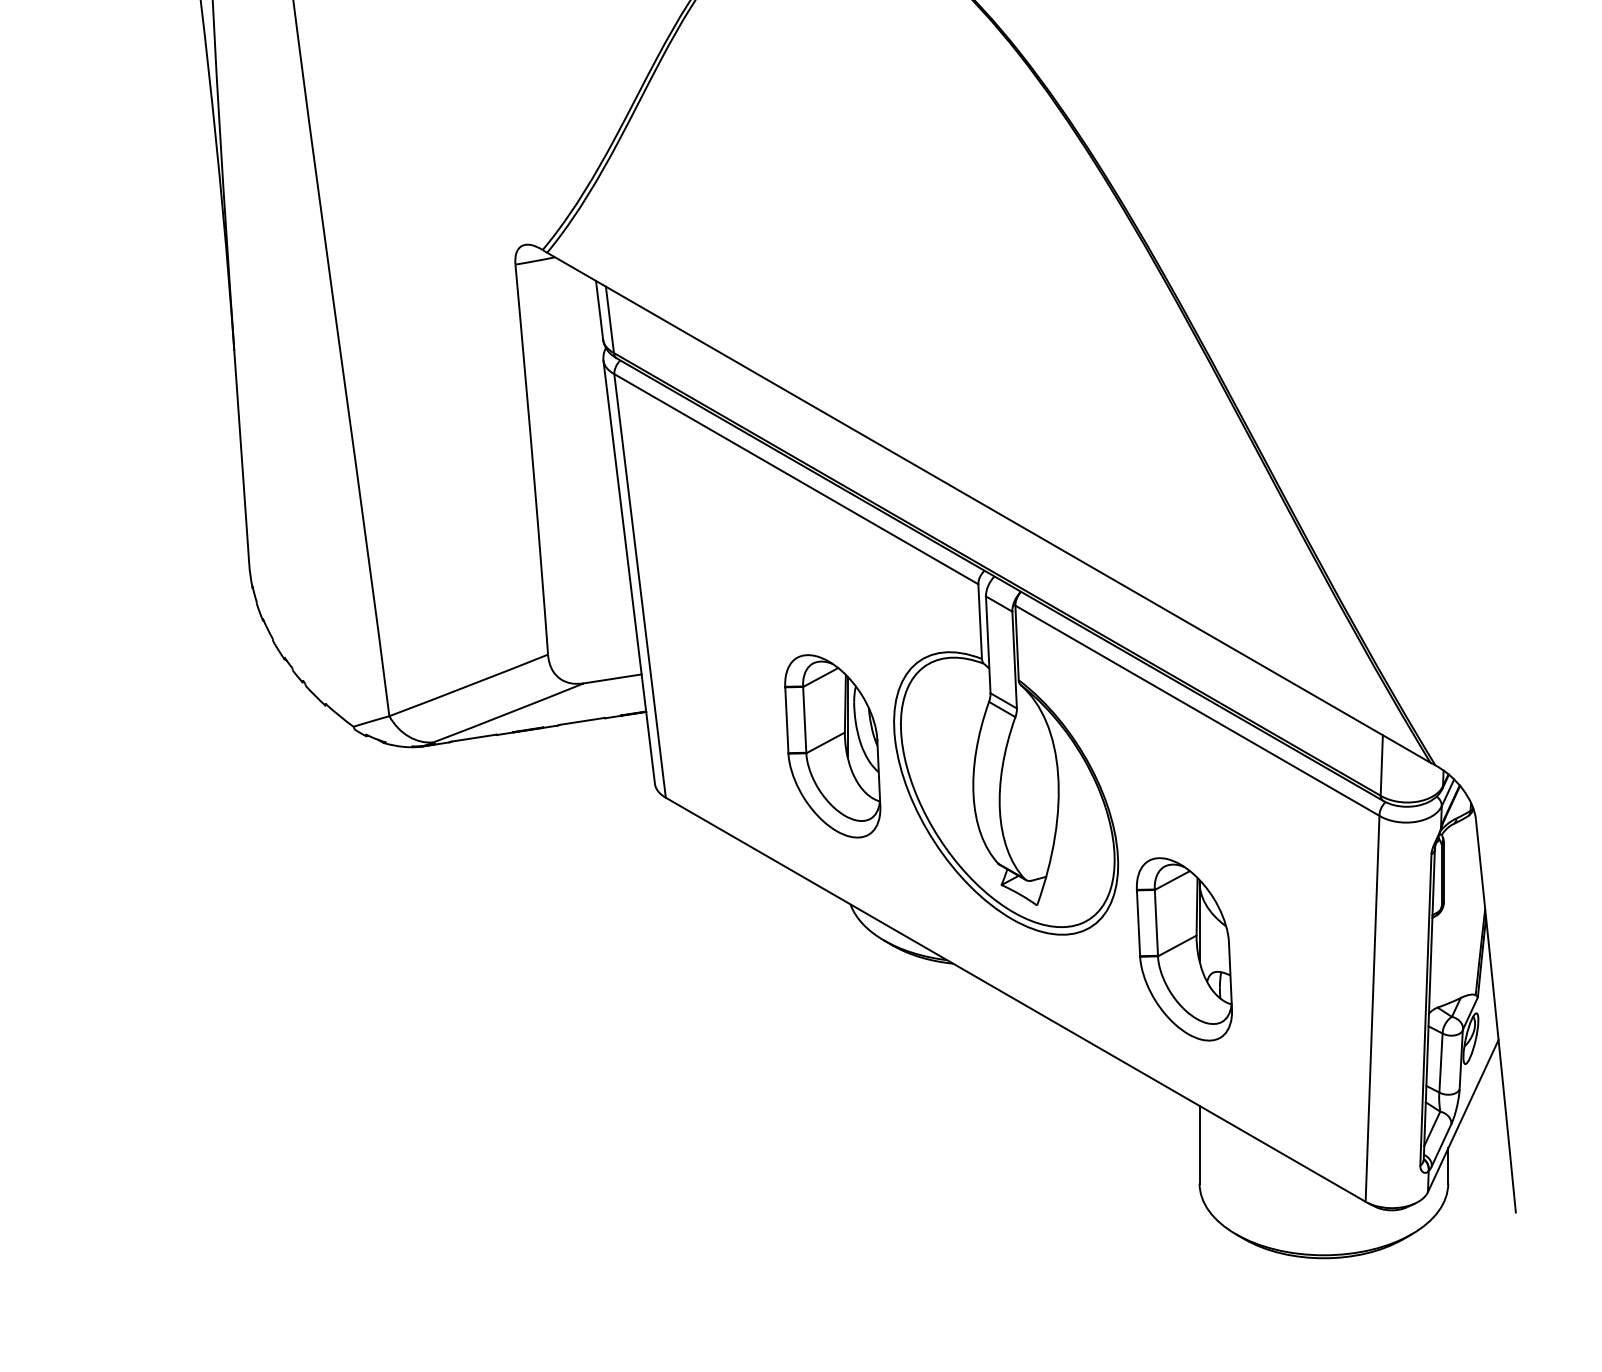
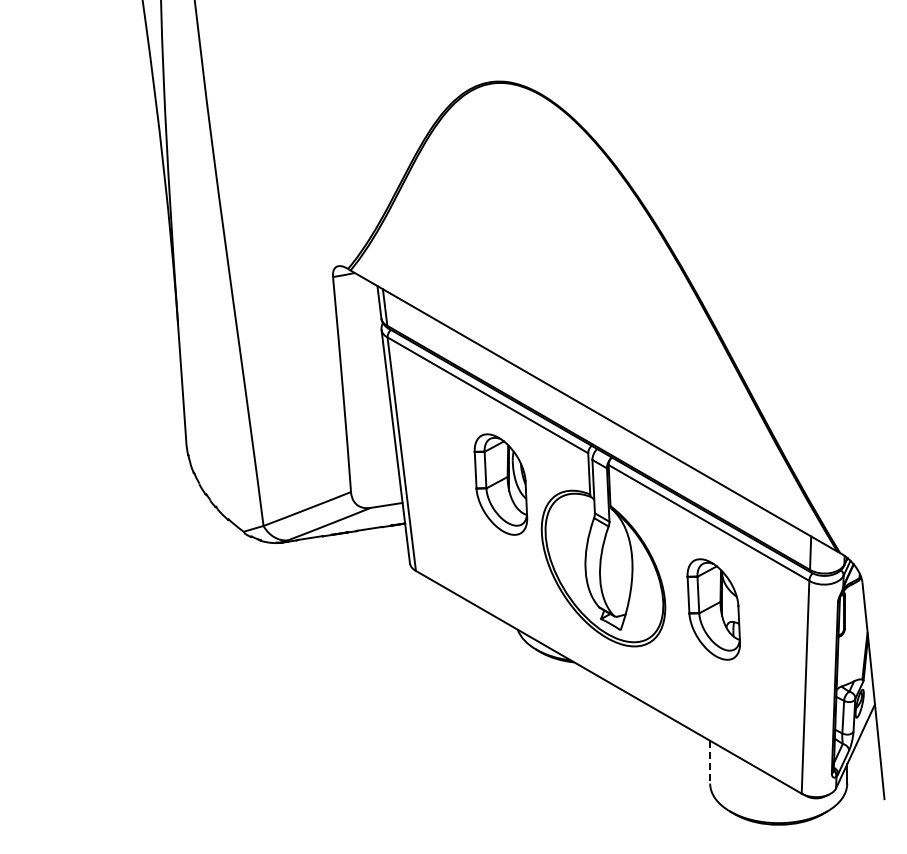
part: (831, 746) -> (500, 484), moved
part: (1183, 949) -> (713, 609), moved
line: (1200, 1145) -> (710, 762), solid -> dashed

